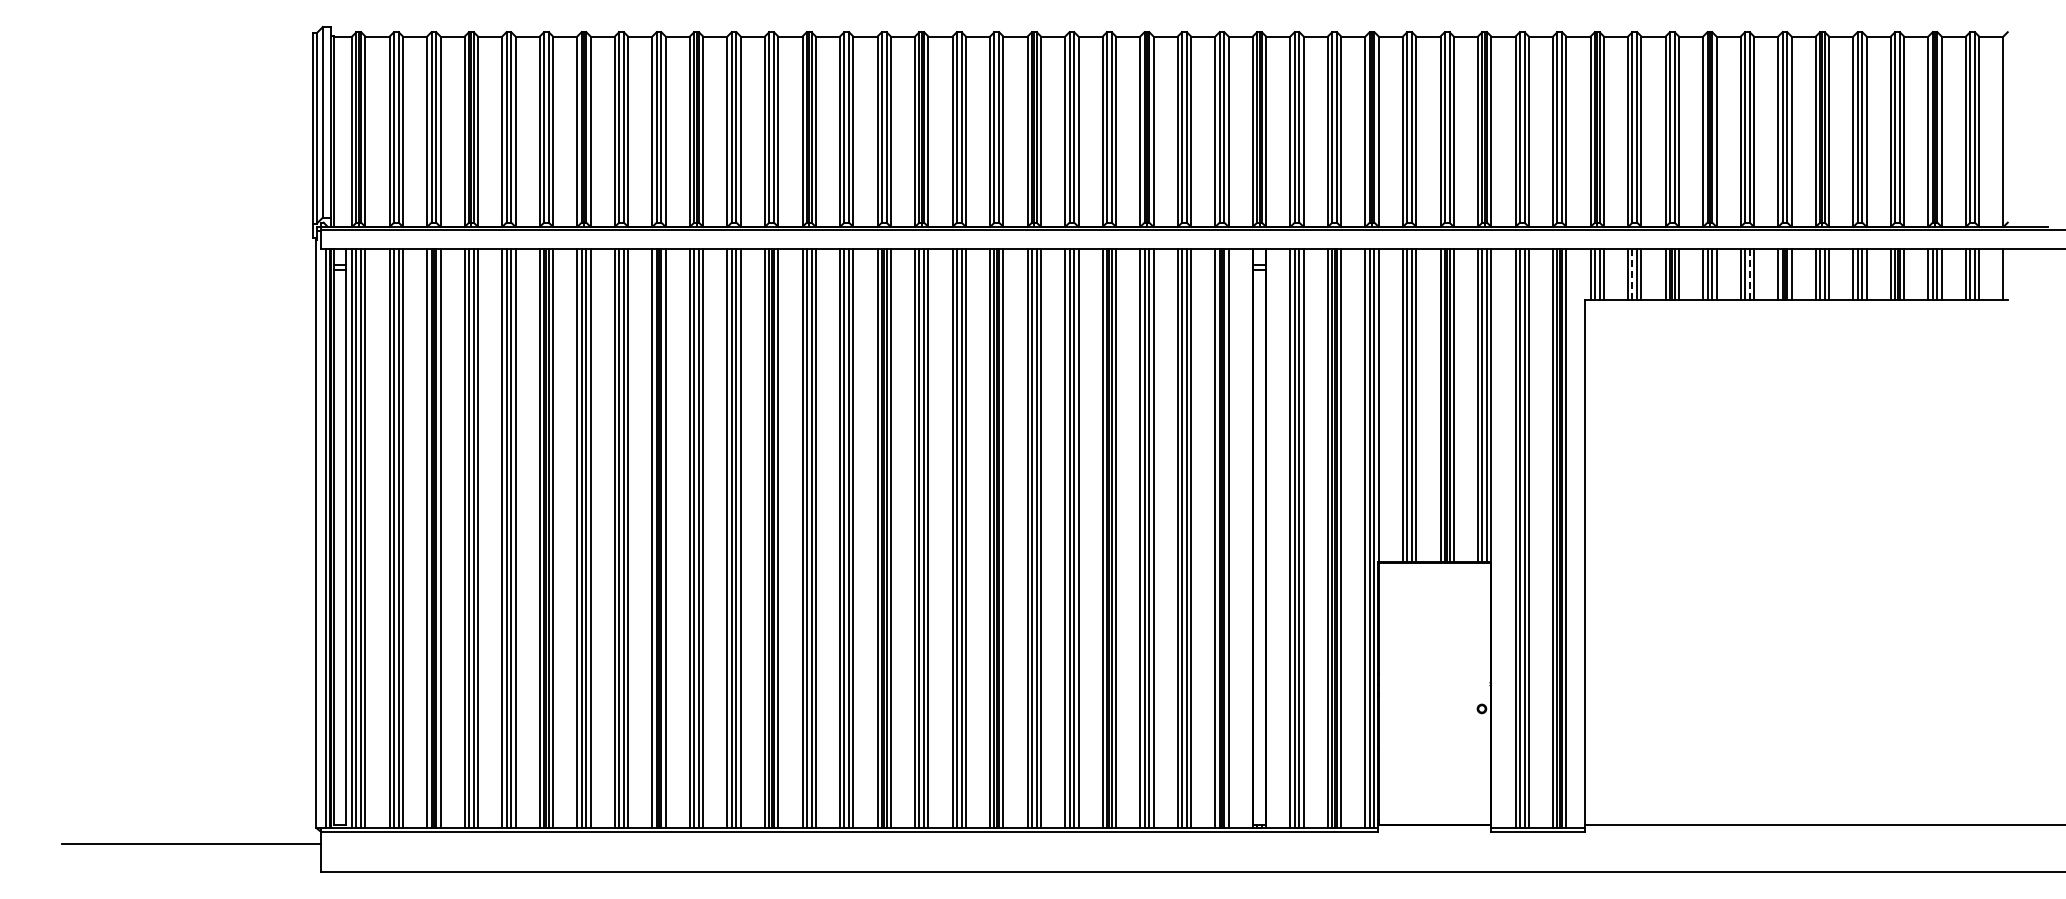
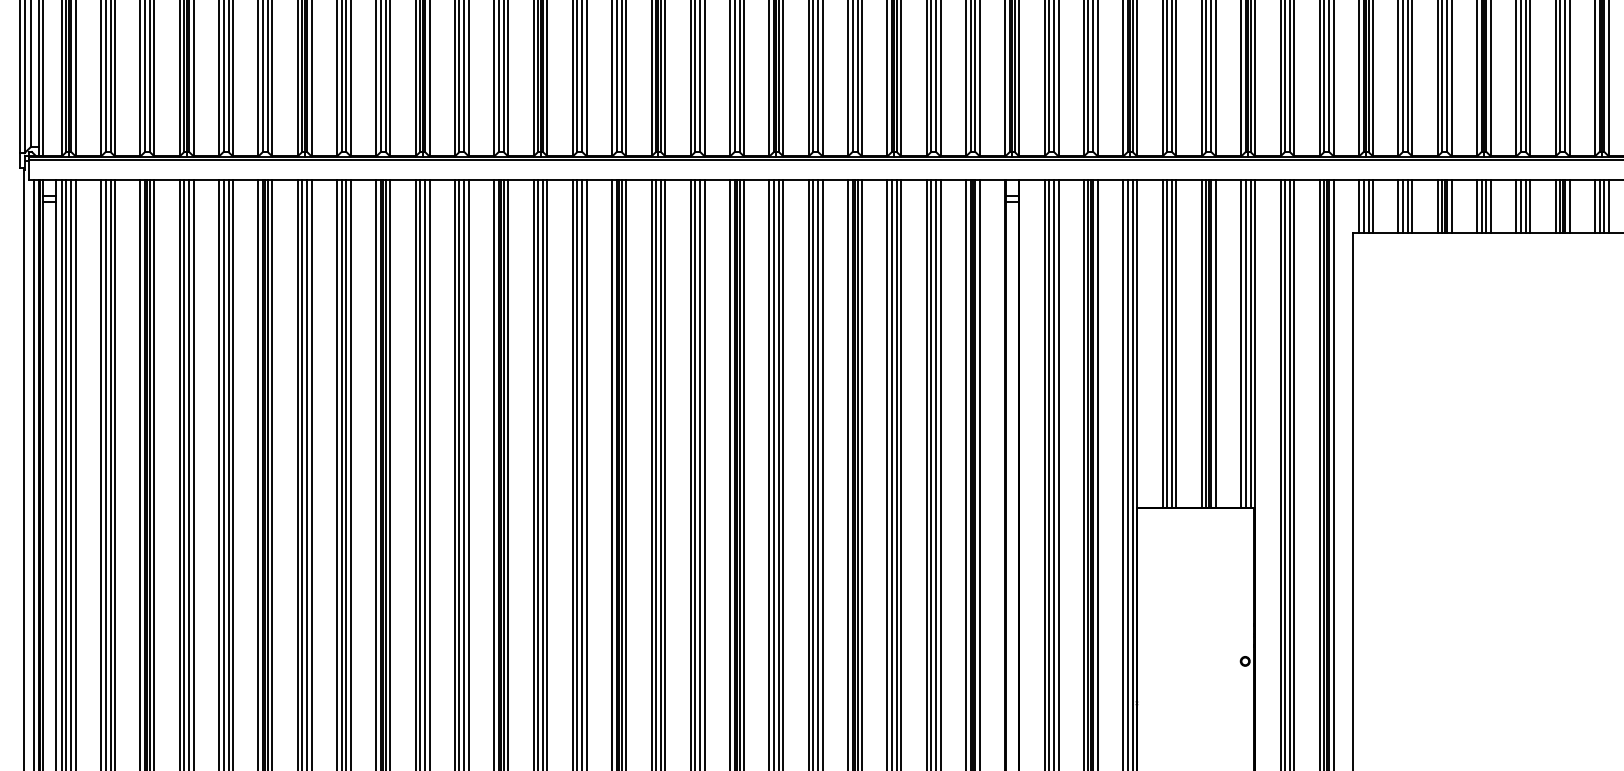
line: (1632, 273) -> (1402, 205), dashed -> solid
line: (1749, 273) -> (1525, 205), dashed -> solid

